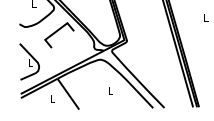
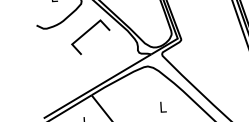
part: (29, 61) -> (52, 74), removed

